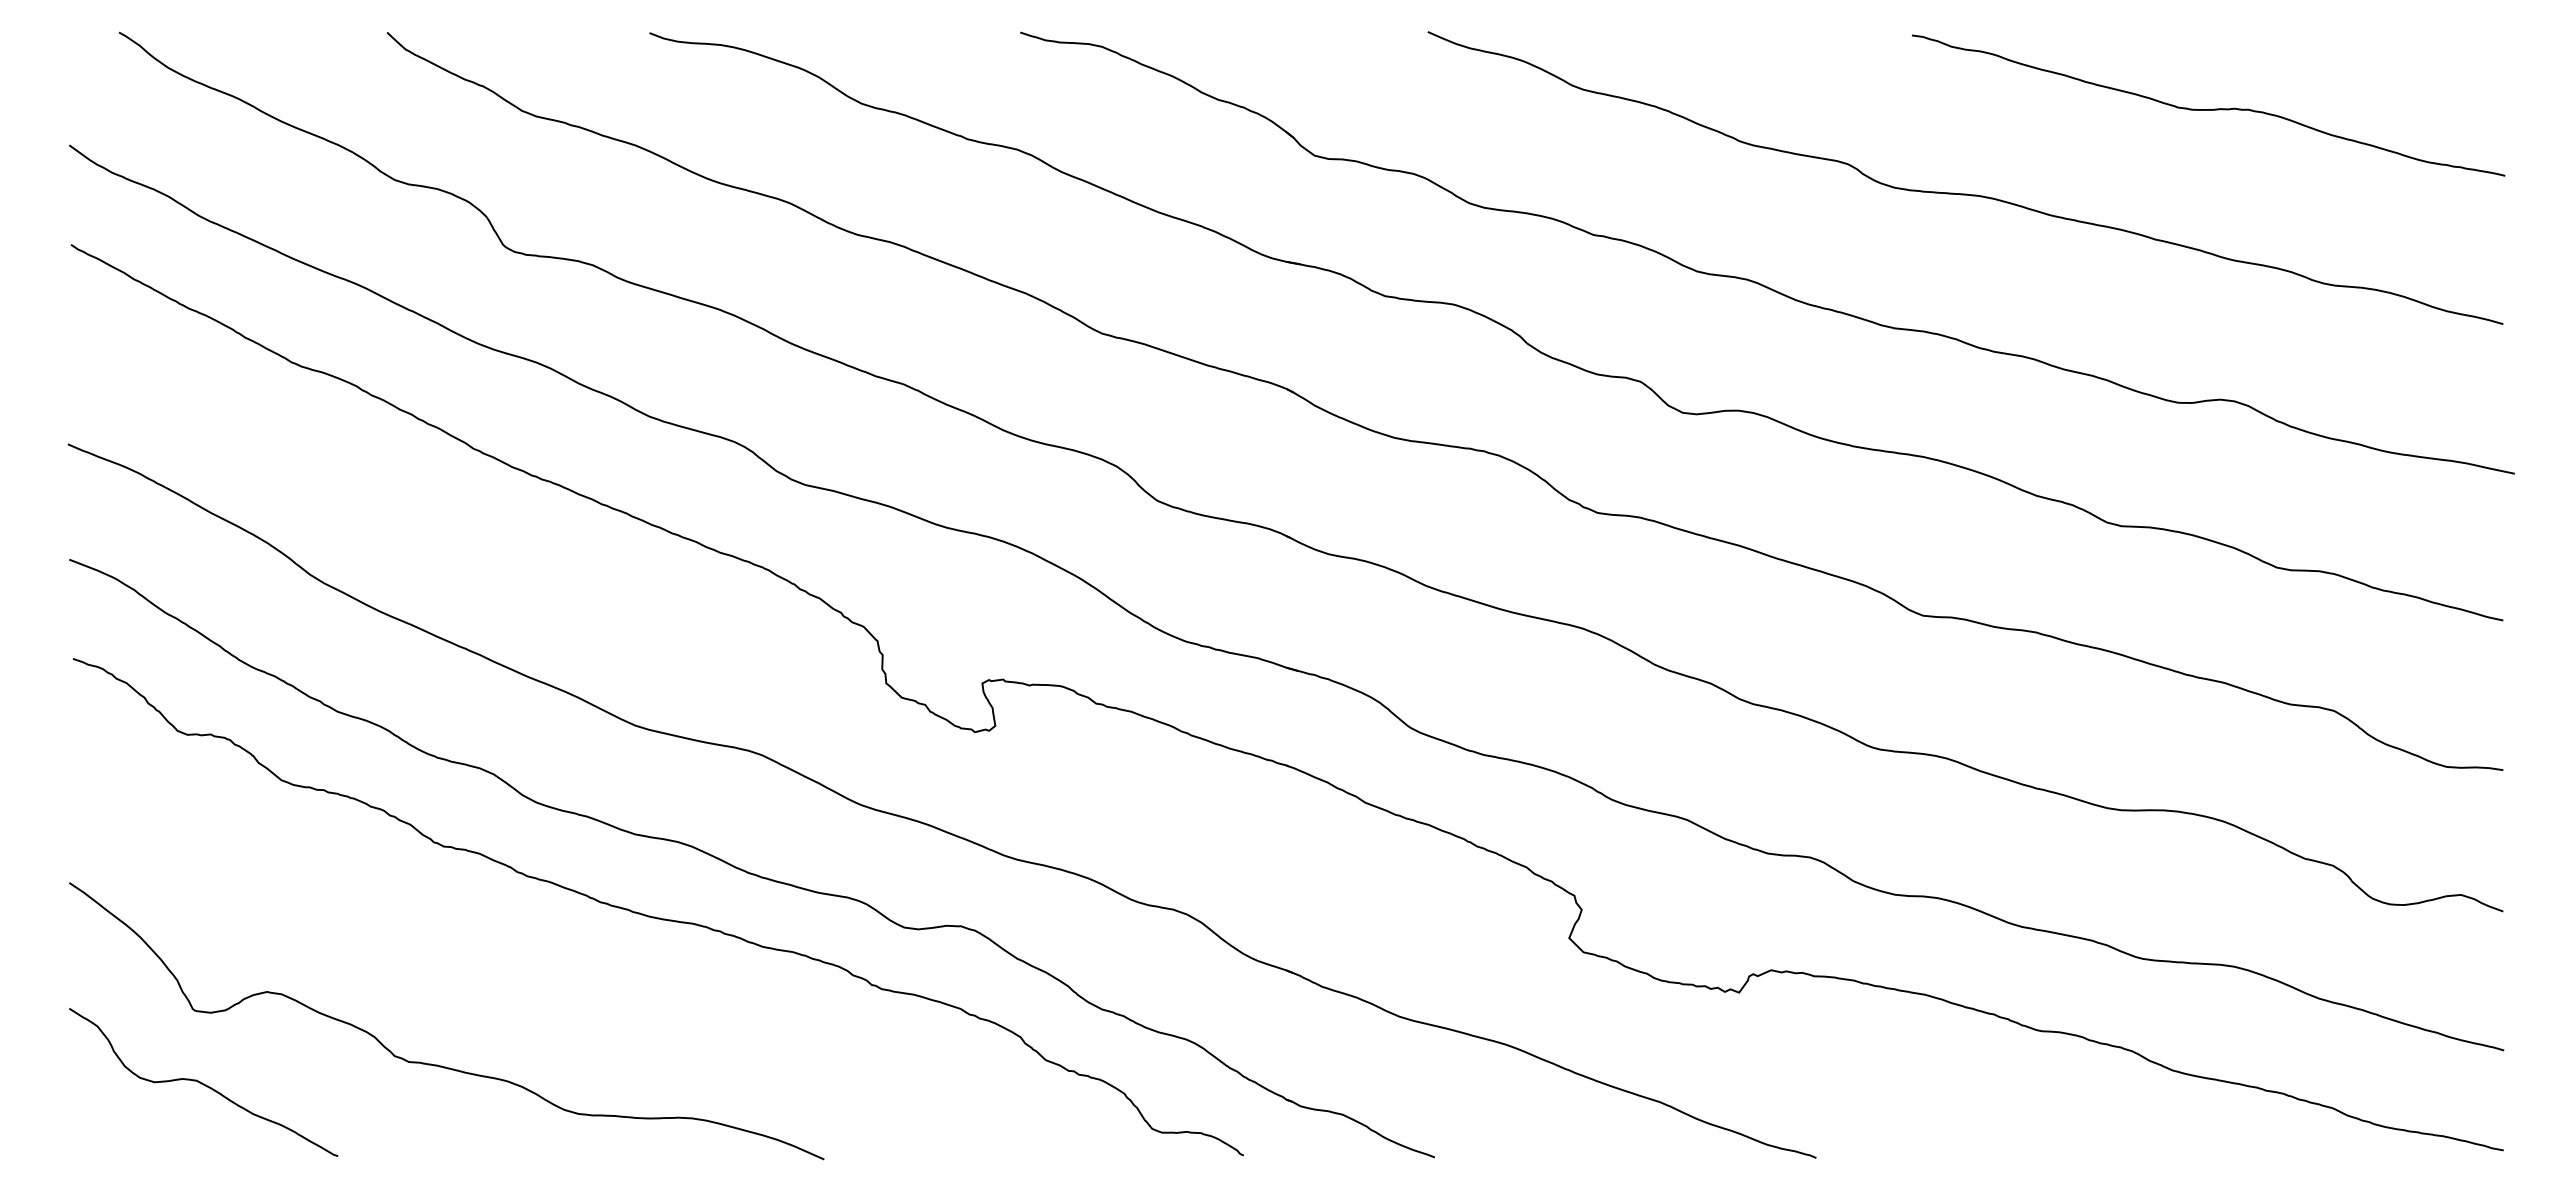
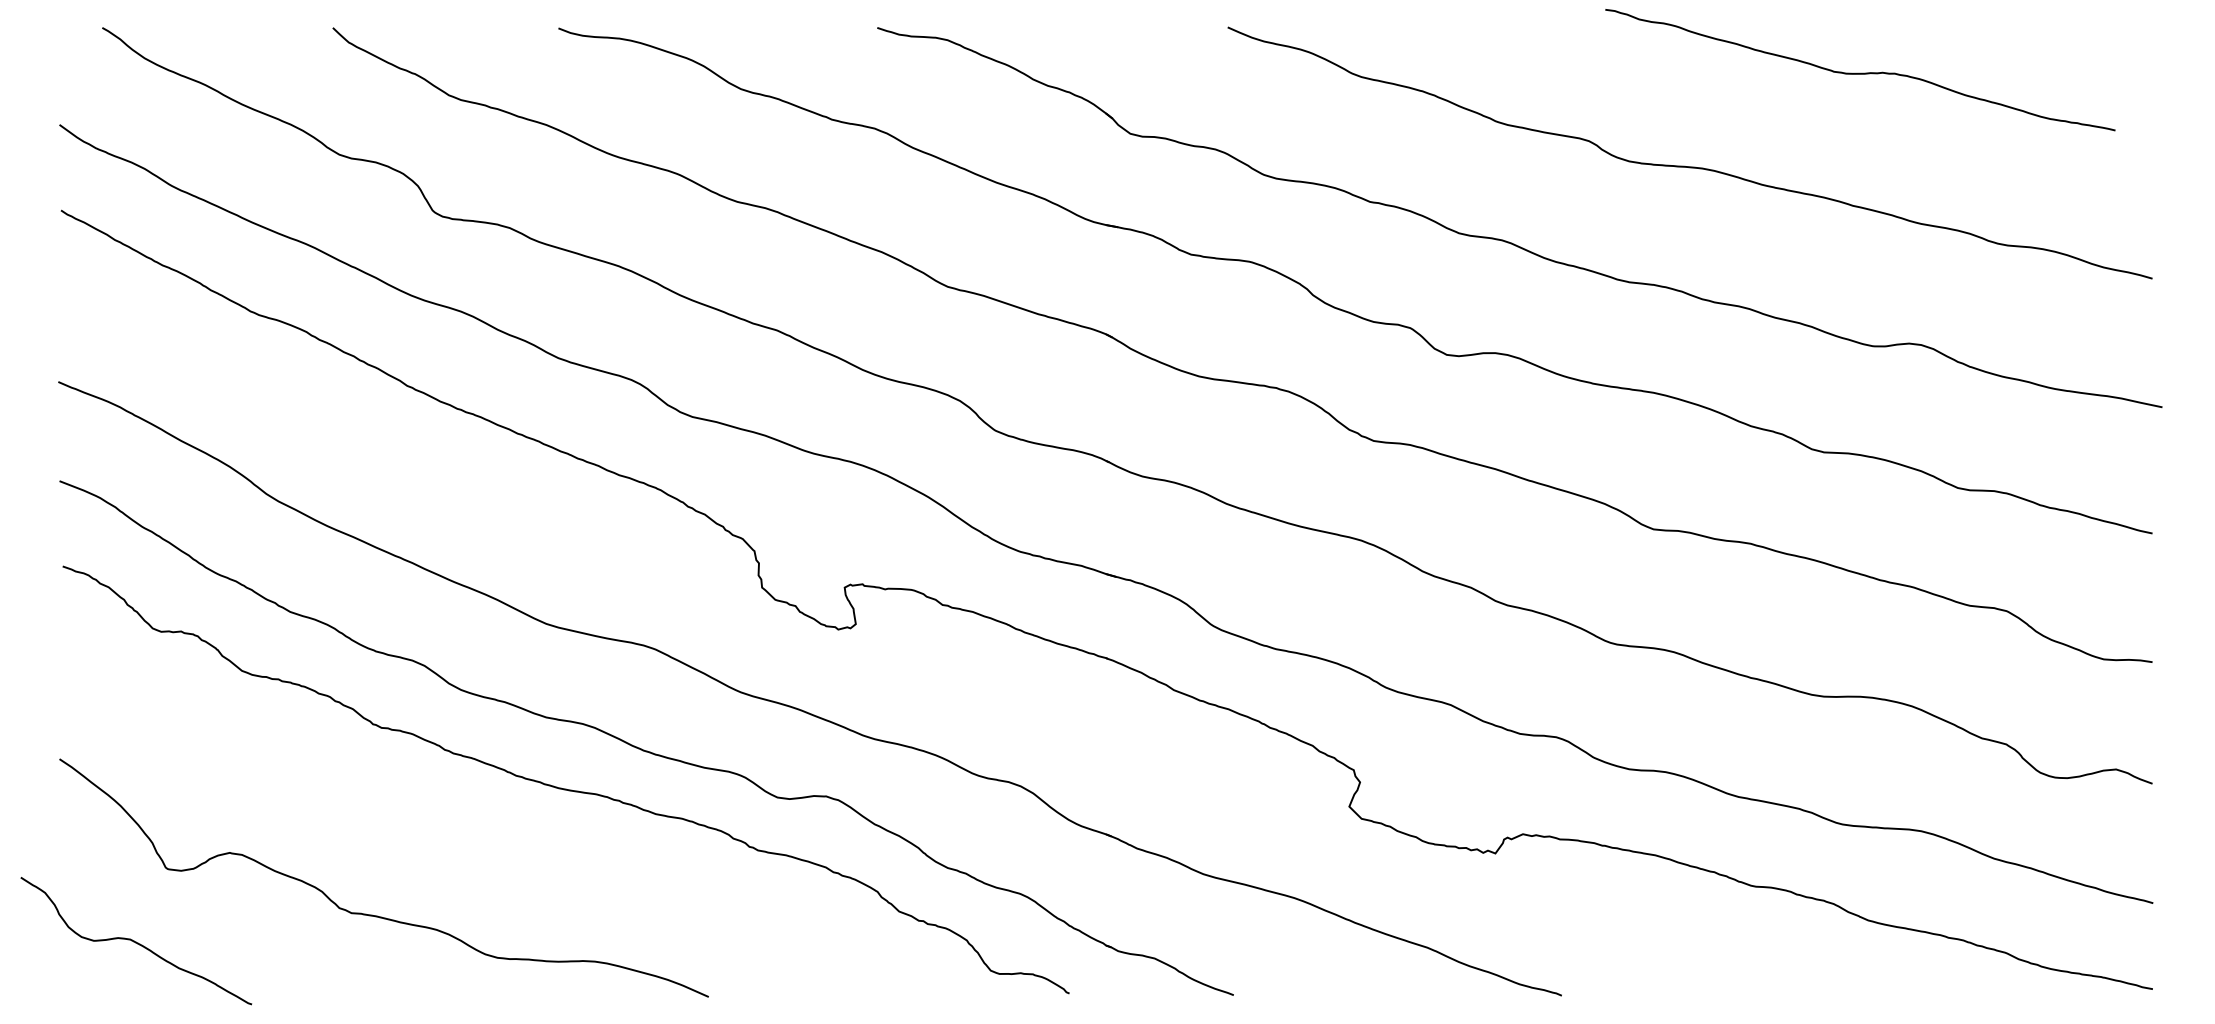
curve: (2208, 109) -> (1860, 73), moved
curve: (202, 1082) -> (135, 941), moved

